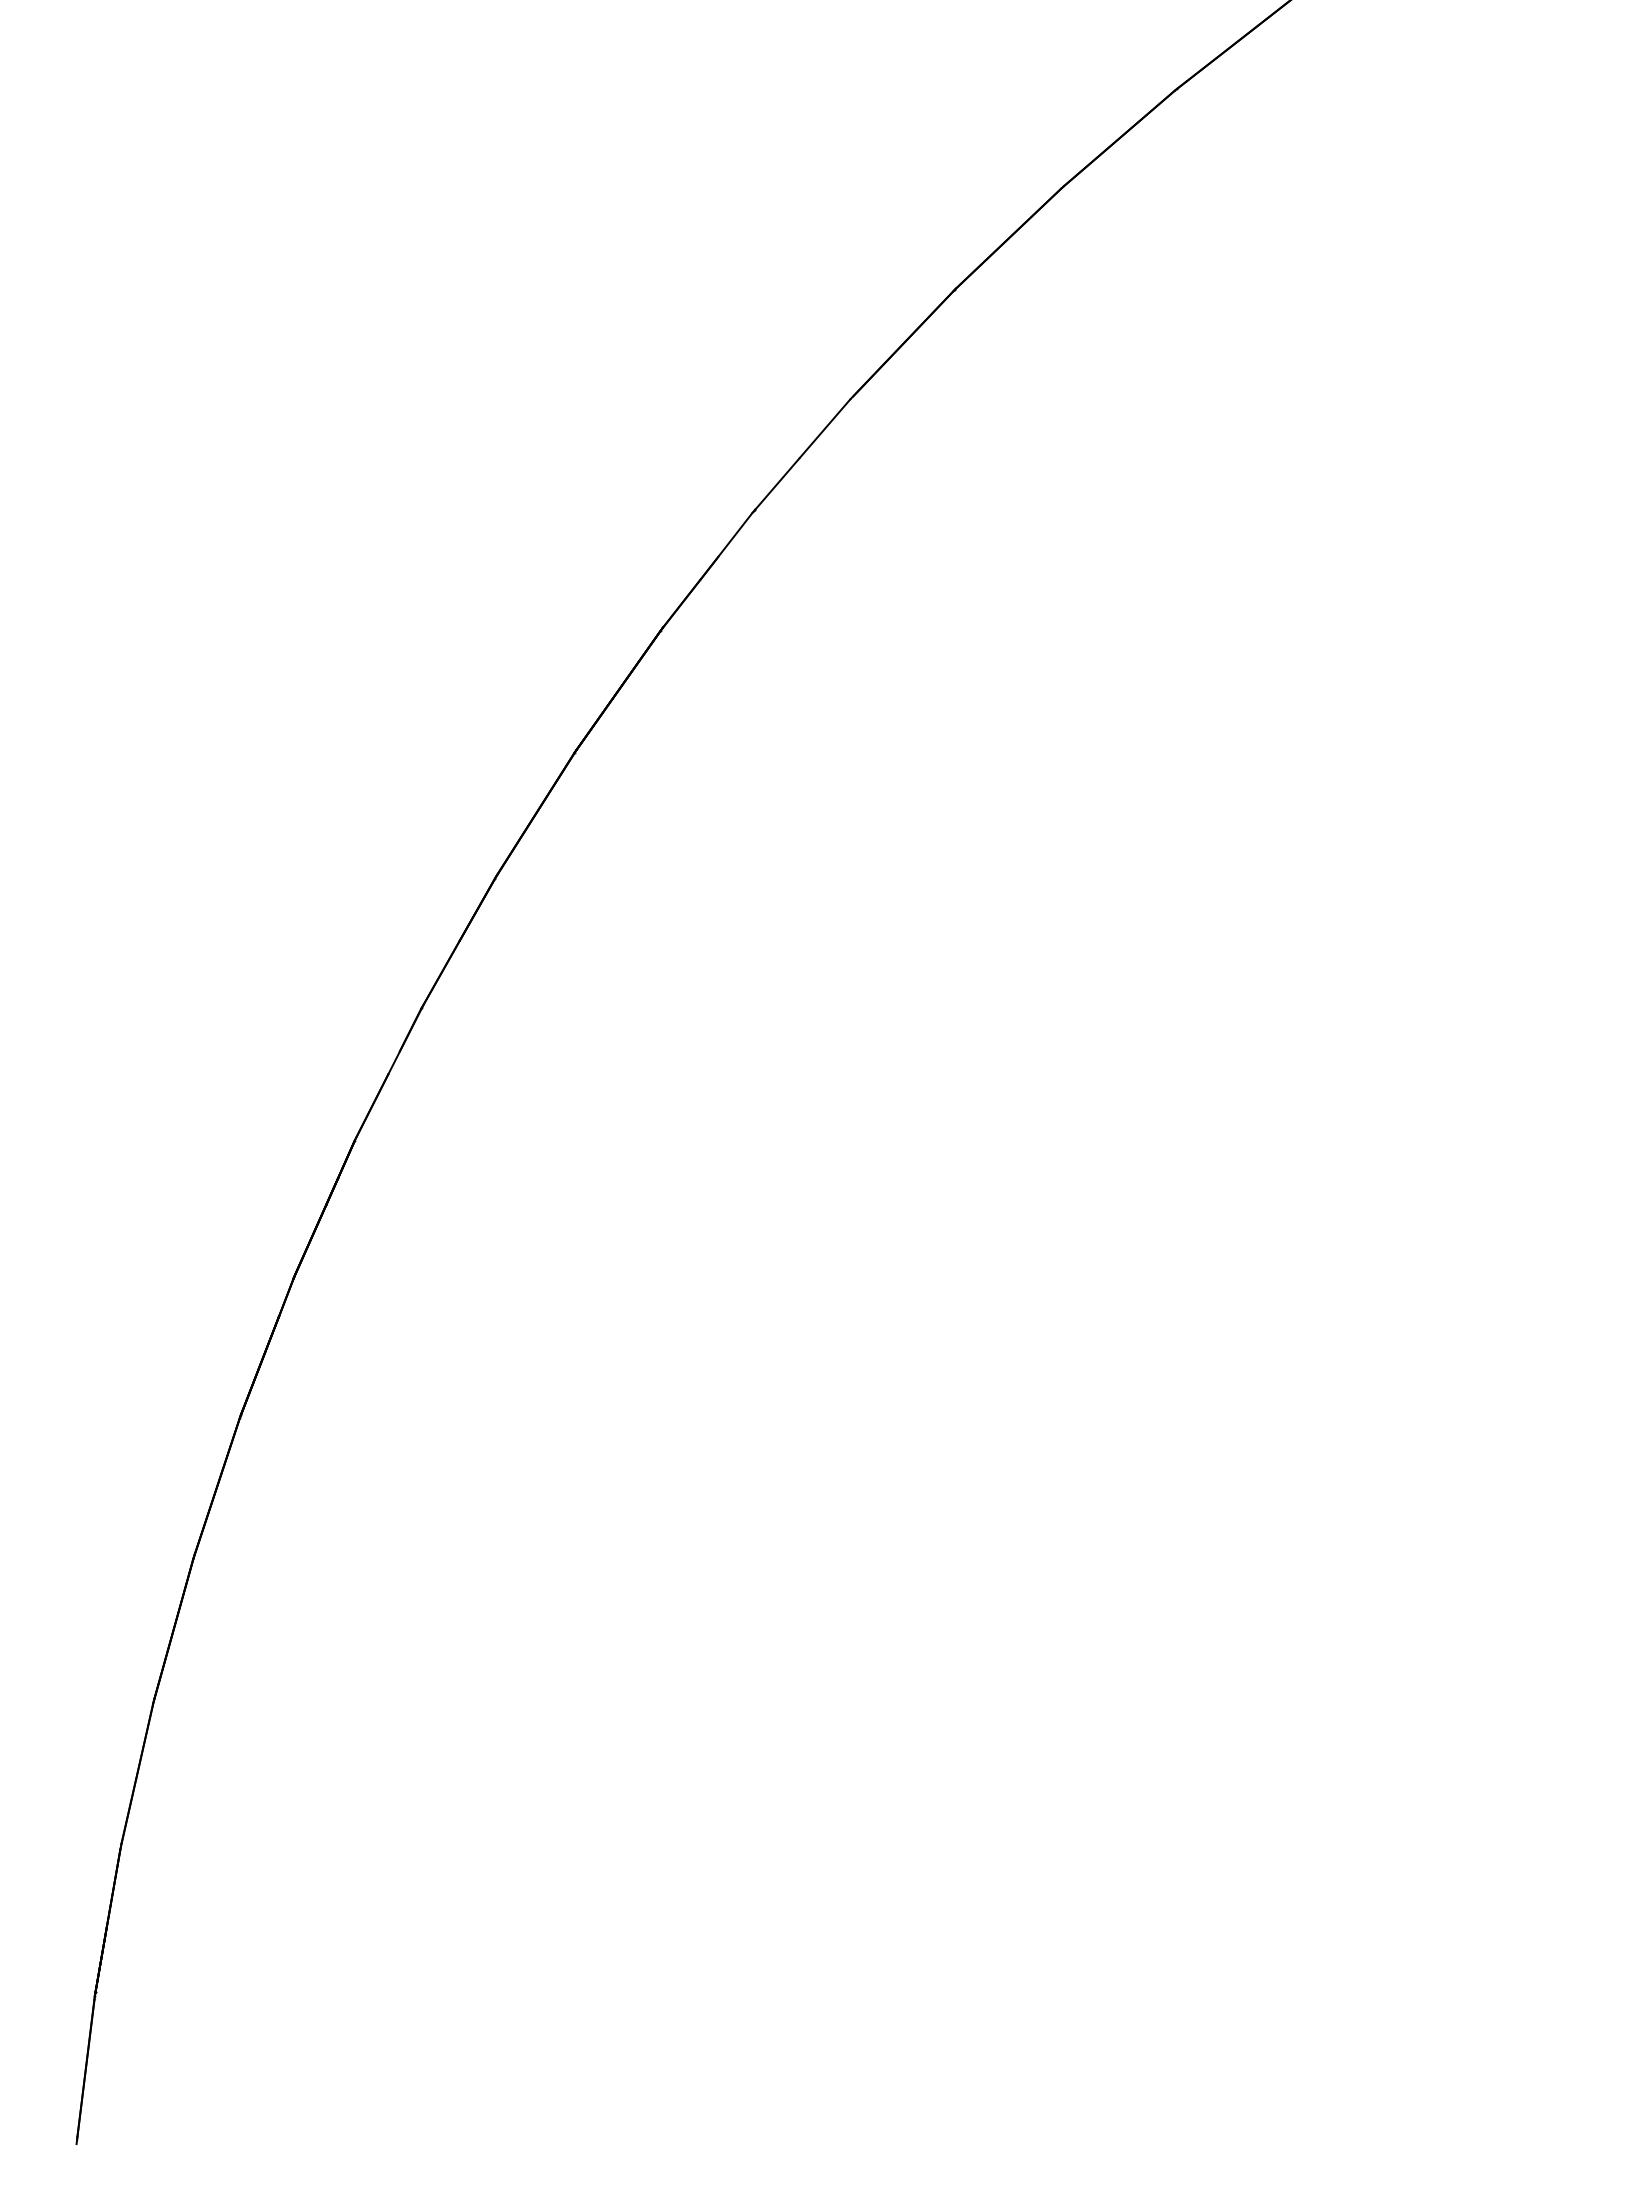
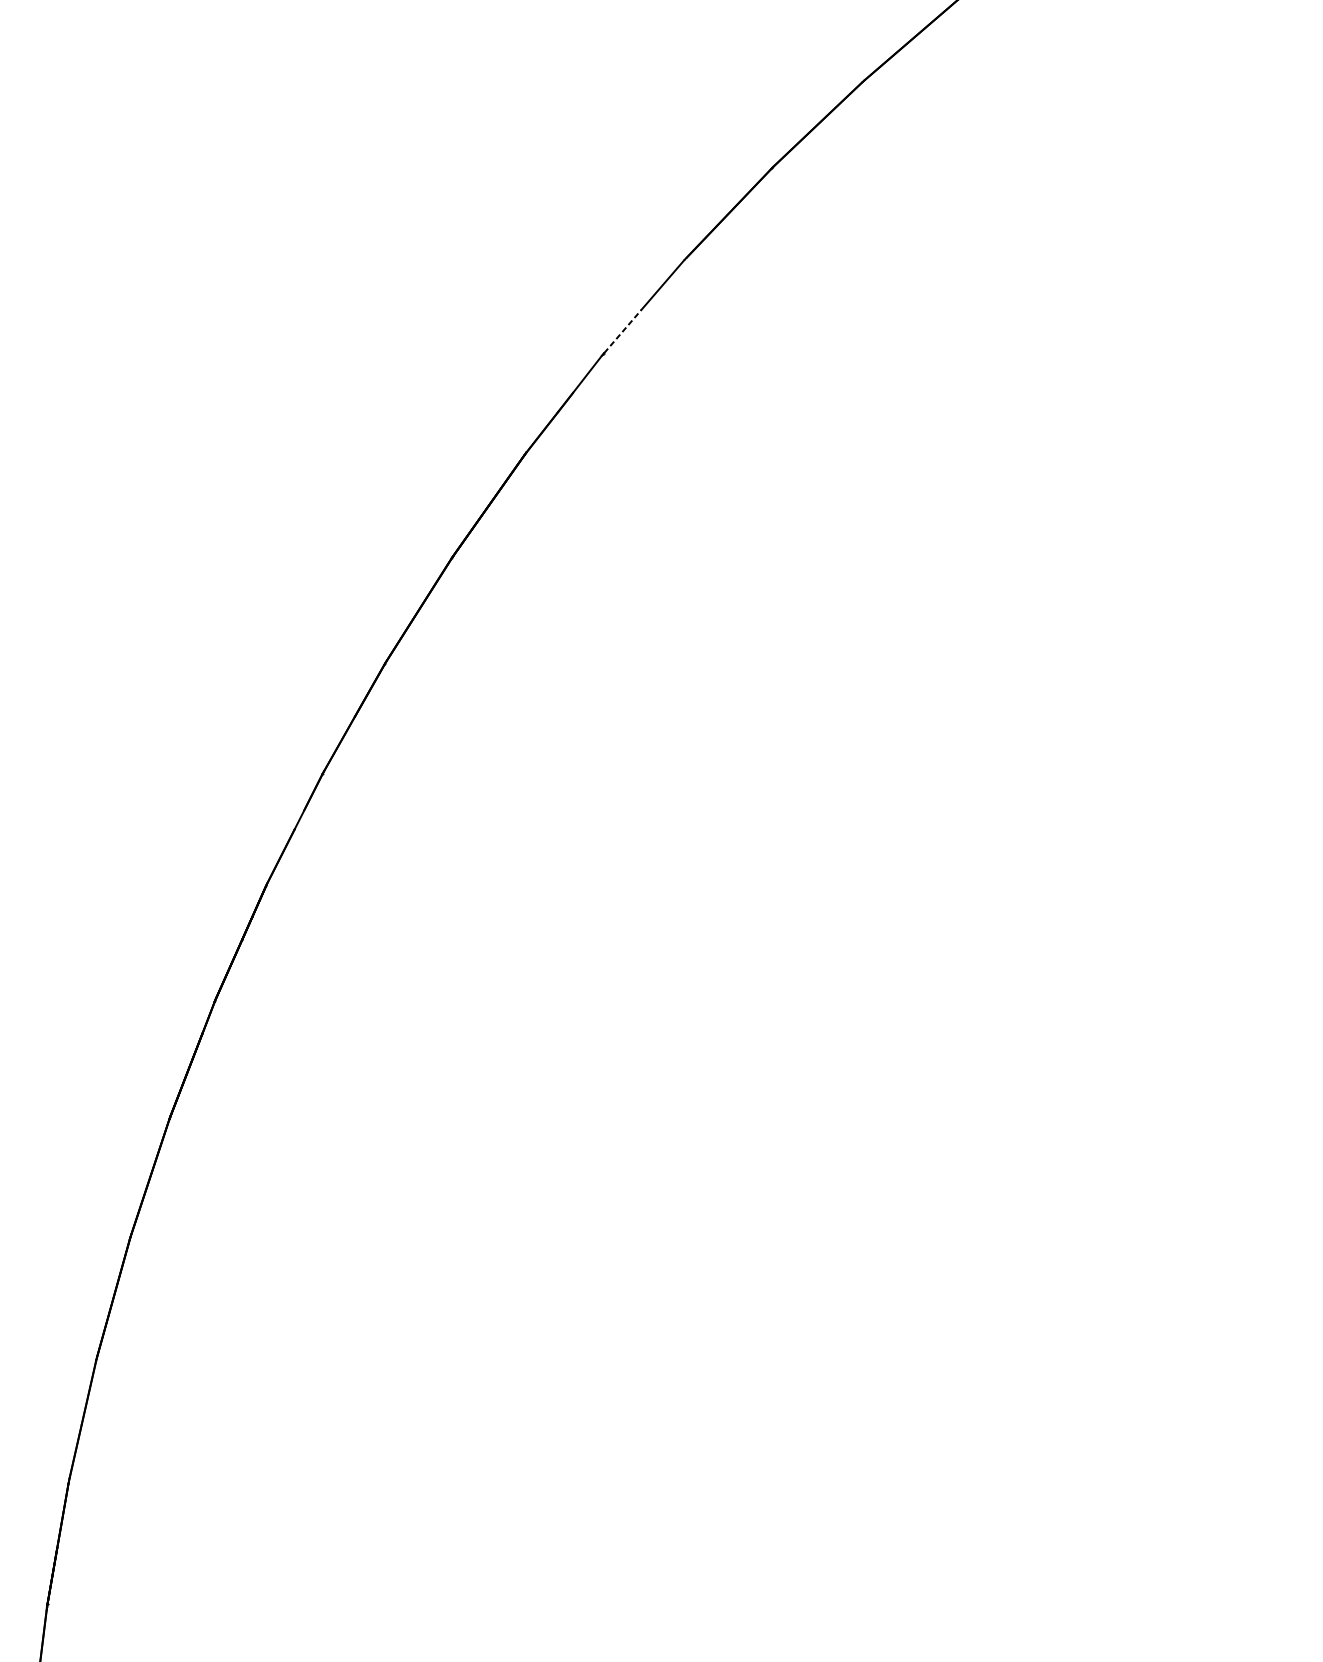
line: (777, 483) -> (622, 331), solid -> dashed

